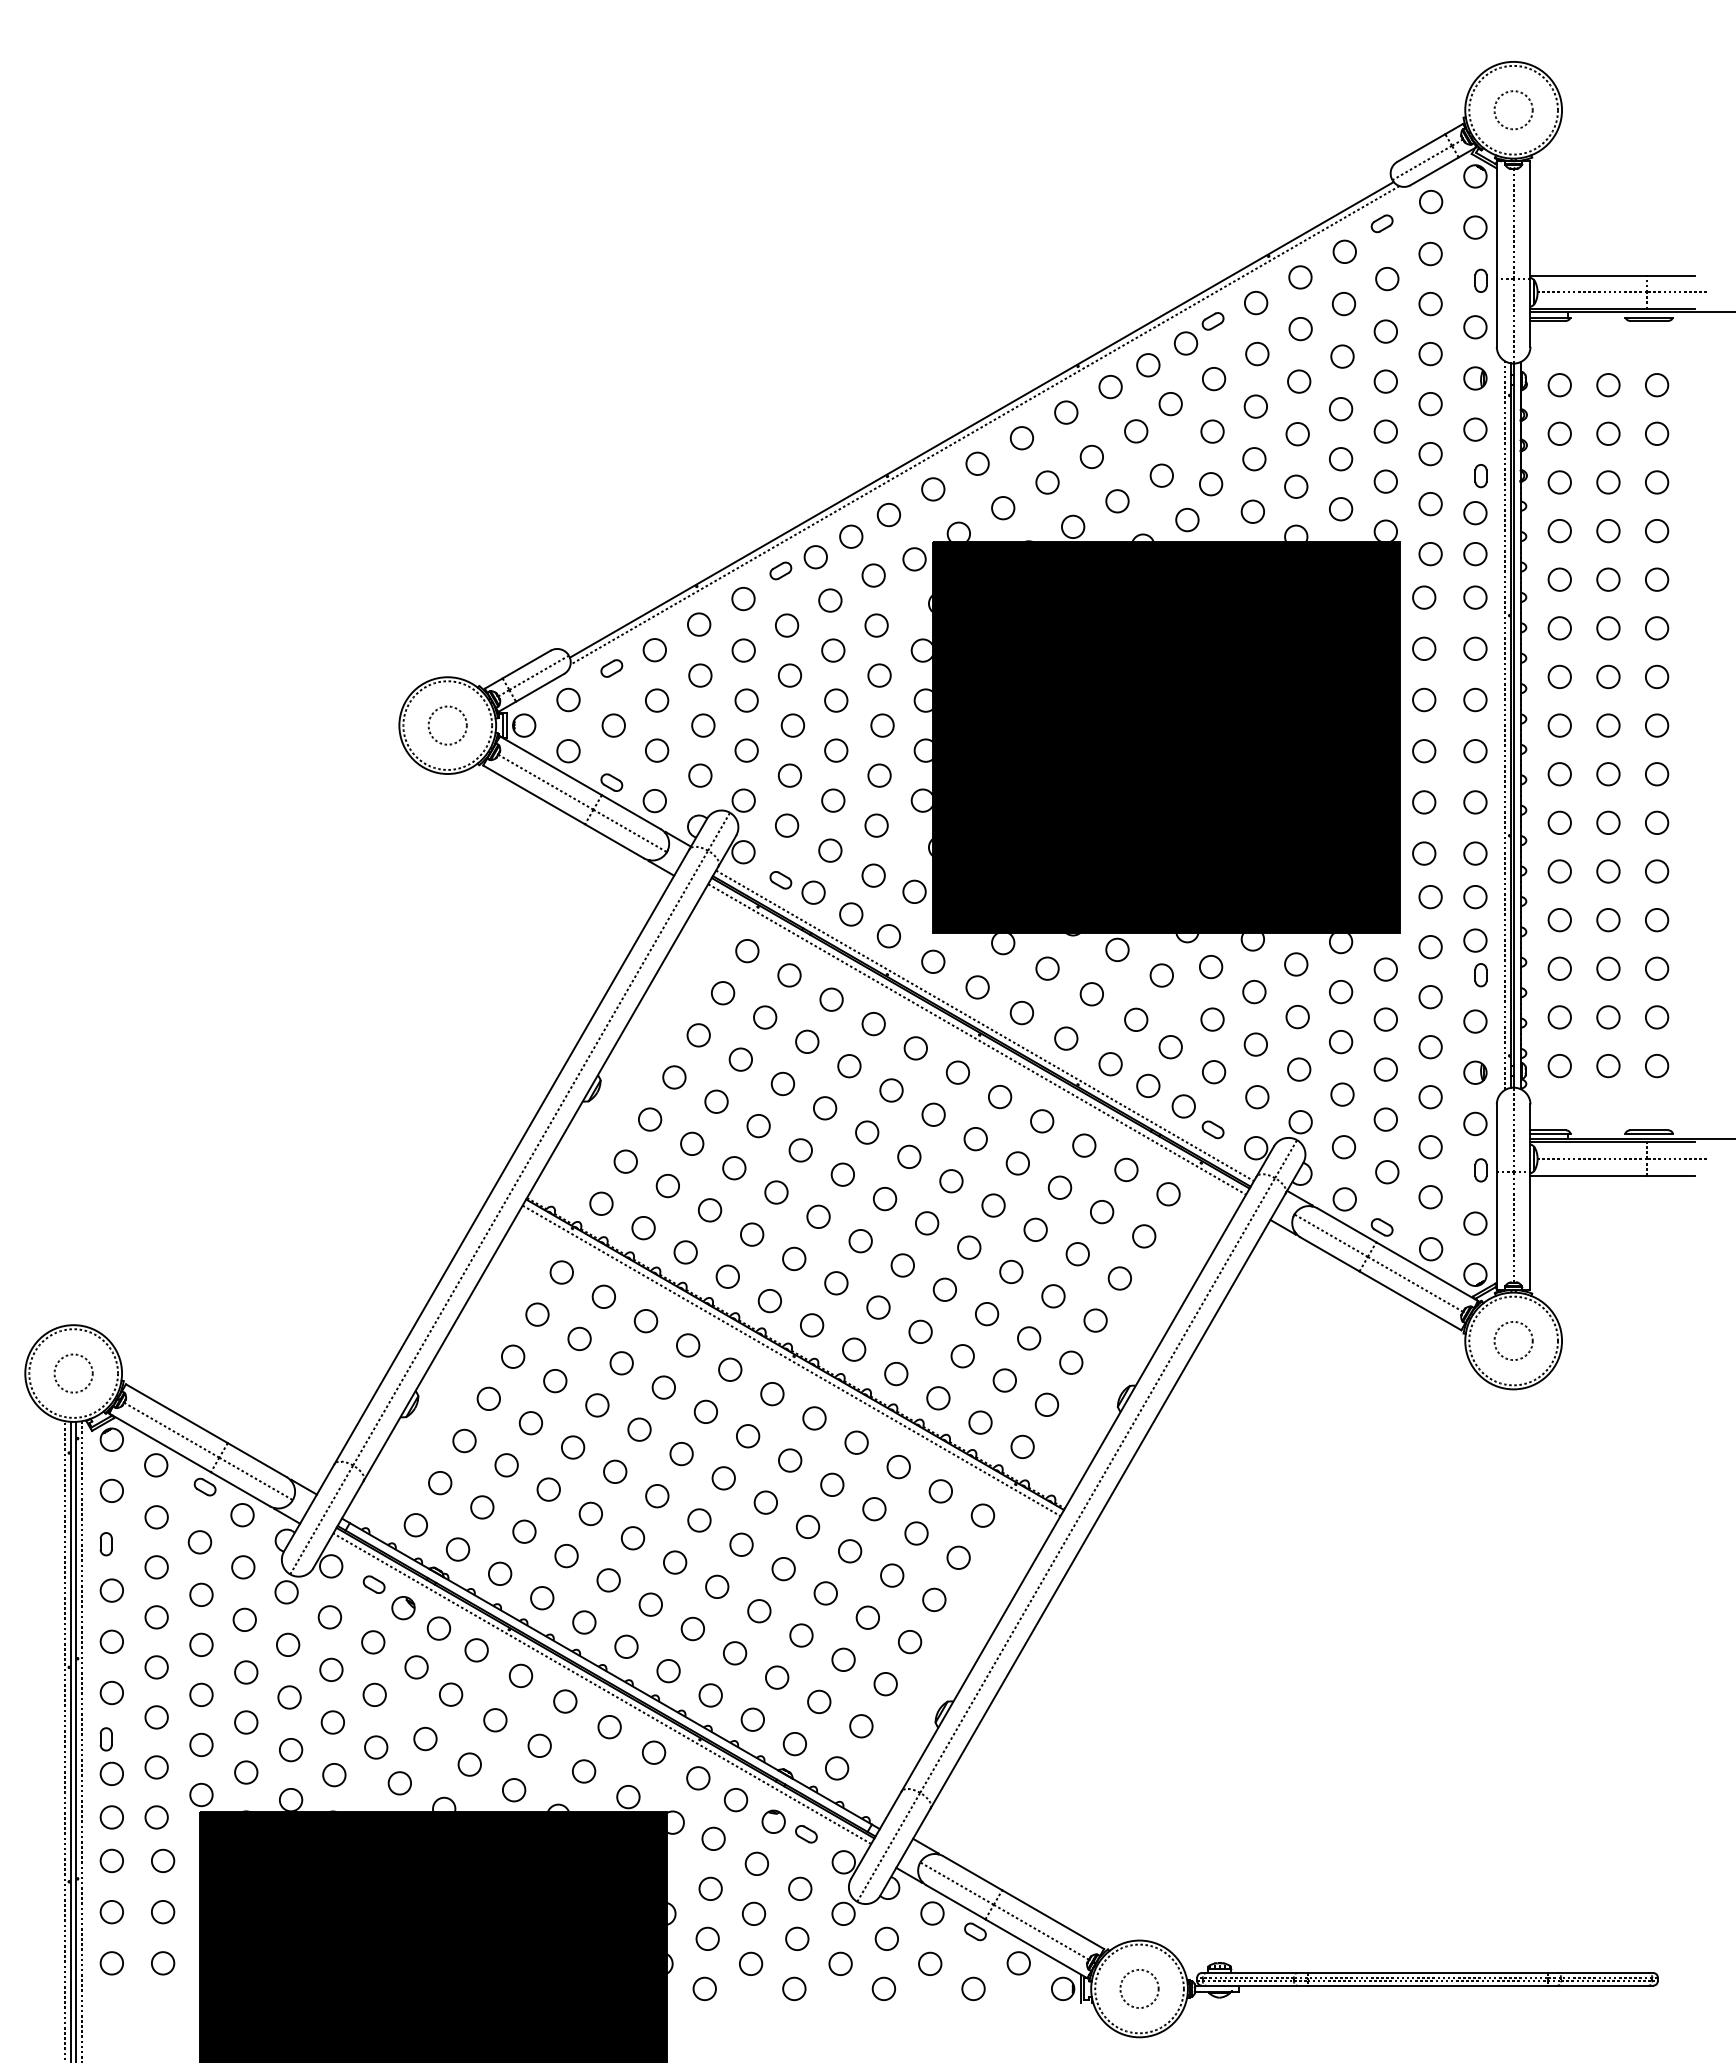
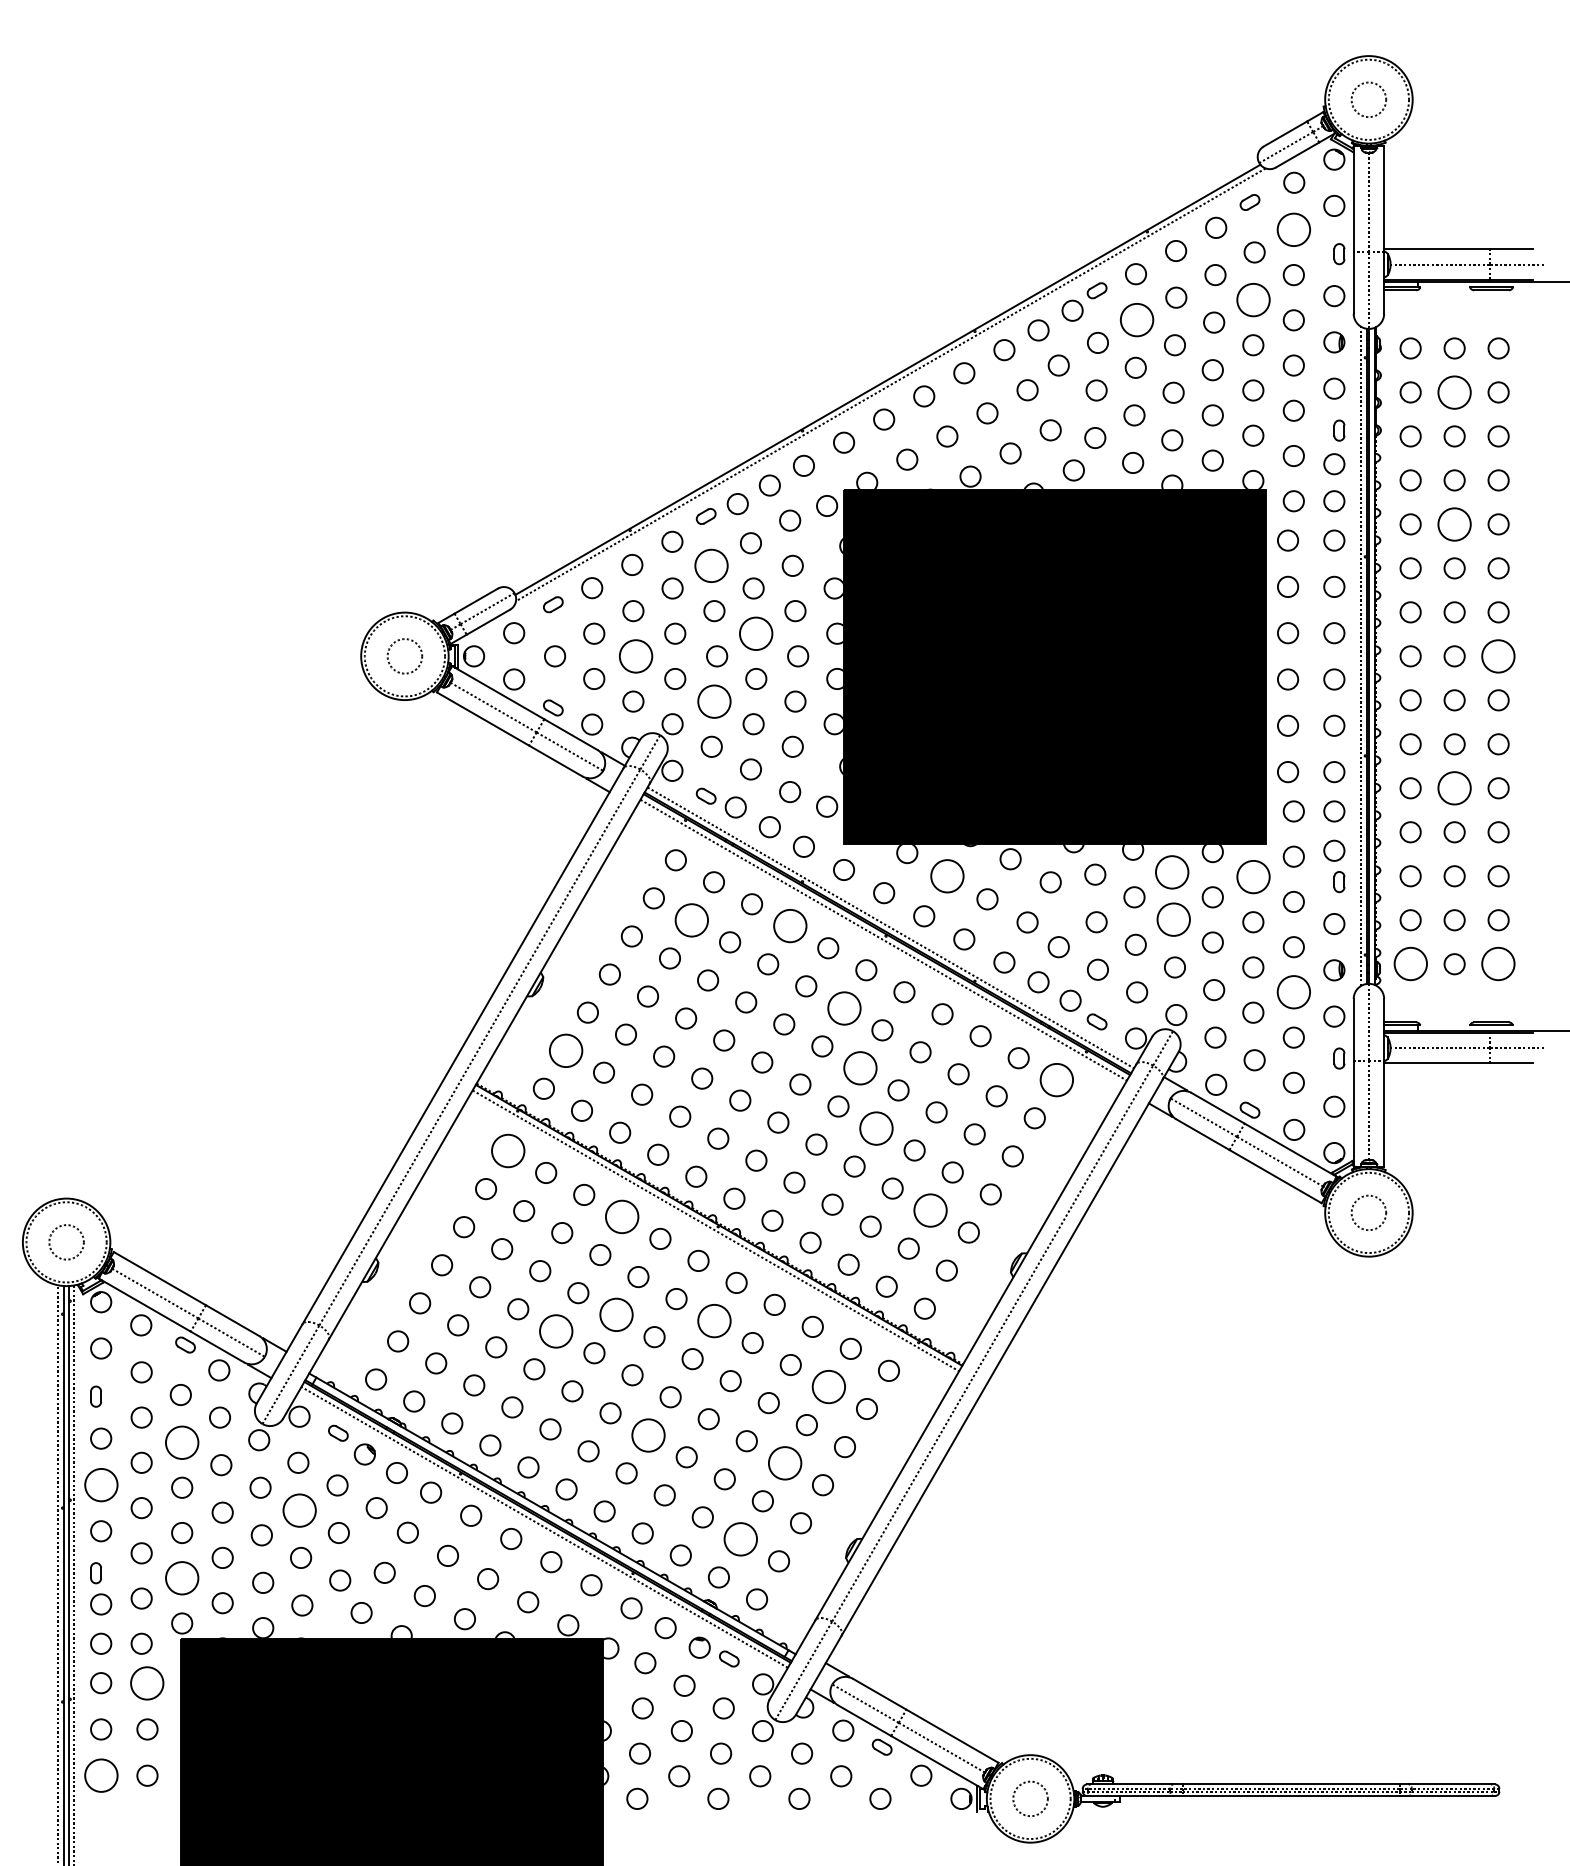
circle: (1430, 253) -> (1293, 229), size x1.6
circle: (1385, 331) -> (1253, 299), size x1.6
circle: (1257, 354) -> (1137, 320), size x1.6
circle: (1608, 433) -> (1454, 392), size x1.6
circle: (1608, 579) -> (1454, 524), size x1.6
circle: (787, 625) -> (712, 565), size x1.6
circle: (836, 700) -> (756, 633), size x1.6
circle: (703, 725) -> (636, 656), size x1.6
circle: (1657, 725) -> (1499, 656), size x1.6
circle: (789, 775) -> (714, 701), size x1.6
circle: (1608, 871) -> (1454, 788), size x1.6
circle: (1296, 964) -> (1172, 872), size x1.6
circle: (1047, 968) -> (947, 876), size x1.6
circle: (1385, 969) -> (1253, 876), size x1.6
circle: (765, 1017) -> (692, 920), size x1.6
circle: (1297, 1017) -> (1173, 920), size x1.6
circle: (873, 1024) -> (789, 926), size x1.6
circle: (1559, 1066) -> (1410, 964), size x1.6
circle: (1657, 1066) -> (1499, 964), size x1.6
circle: (1430, 1097) -> (1293, 992), size x1.6
circle: (933, 1114) -> (844, 1008), size x1.6
circle: (625, 1161) -> (565, 1050), size x1.6
circle: (951, 1181) -> (860, 1068), size x1.6
circle: (1168, 1194) -> (1056, 1080), size x1.6
circle: (969, 1247) -> (876, 1128), size x1.6
circle: (561, 1272) -> (507, 1150), size x1.6
circle: (1029, 1338) -> (931, 1210), size x1.6
circle: (688, 1345) -> (622, 1216), size x1.6
circle: (681, 1454) -> (616, 1315), size x1.6
circle: (790, 1460) -> (714, 1320), size x1.6
circle: (615, 1471) -> (556, 1330), size x1.6
circle: (916, 1533) -> (828, 1387), size x1.6
circle: (717, 1586) -> (648, 1434), size x1.6
circle: (201, 1594) -> (182, 1442), size x1.6
circle: (867, 1617) -> (784, 1462), size x1.6
circle: (111, 1641) -> (100, 1484), size x1.6
circle: (331, 1669) -> (299, 1510), size x1.6
circle: (819, 1701) -> (741, 1538), size x1.6
circle: (201, 1744) -> (182, 1577), size x1.6
circle: (163, 1860) -> (147, 1682), size x1.6
circle: (111, 1963) -> (100, 1775), size x1.6

